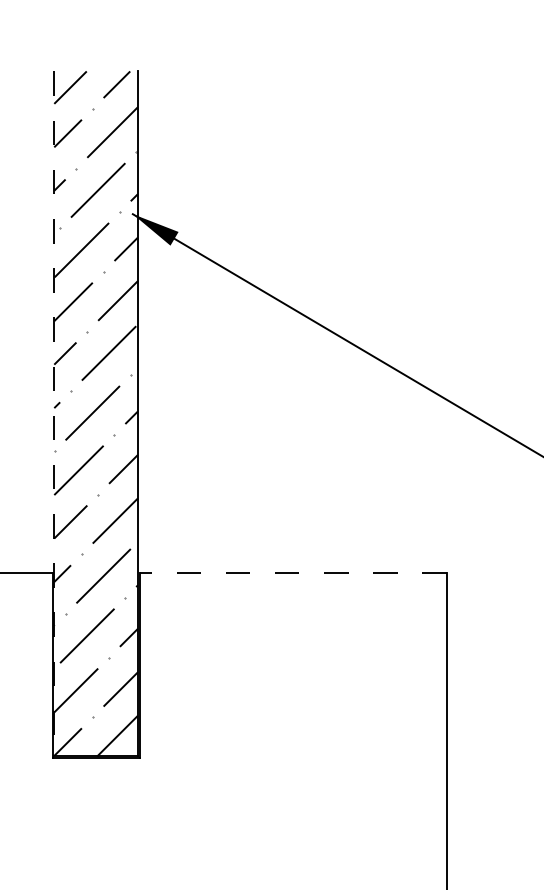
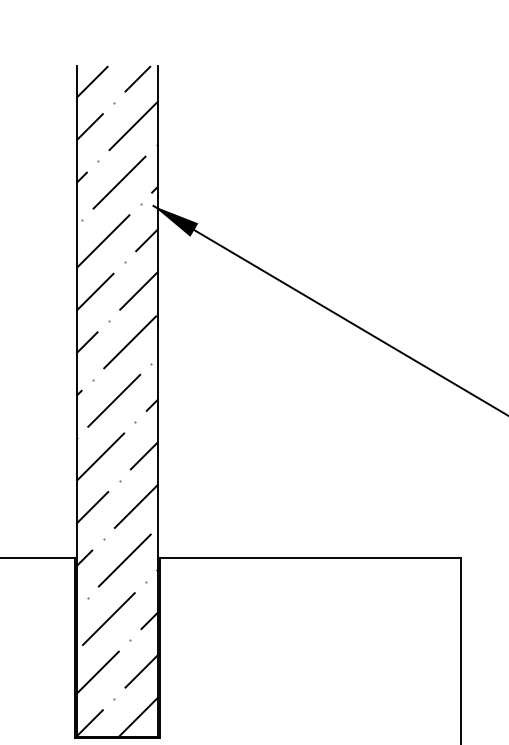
line: (54, 413) -> (76, 401), dashed -> solid
line: (293, 573) -> (310, 557), dashed -> solid

